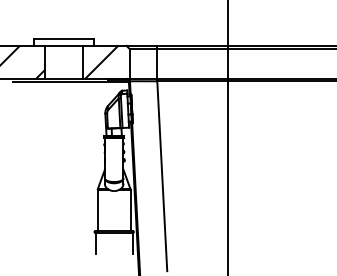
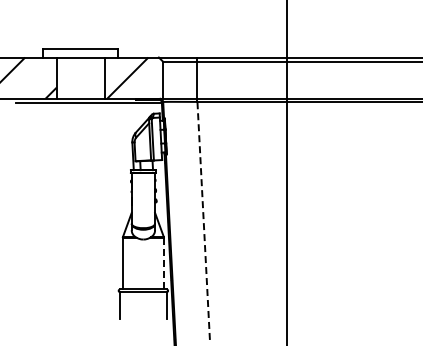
line: (162, 175) -> (203, 220), solid -> dashed
line: (130, 210) -> (163, 263), solid -> dashed

